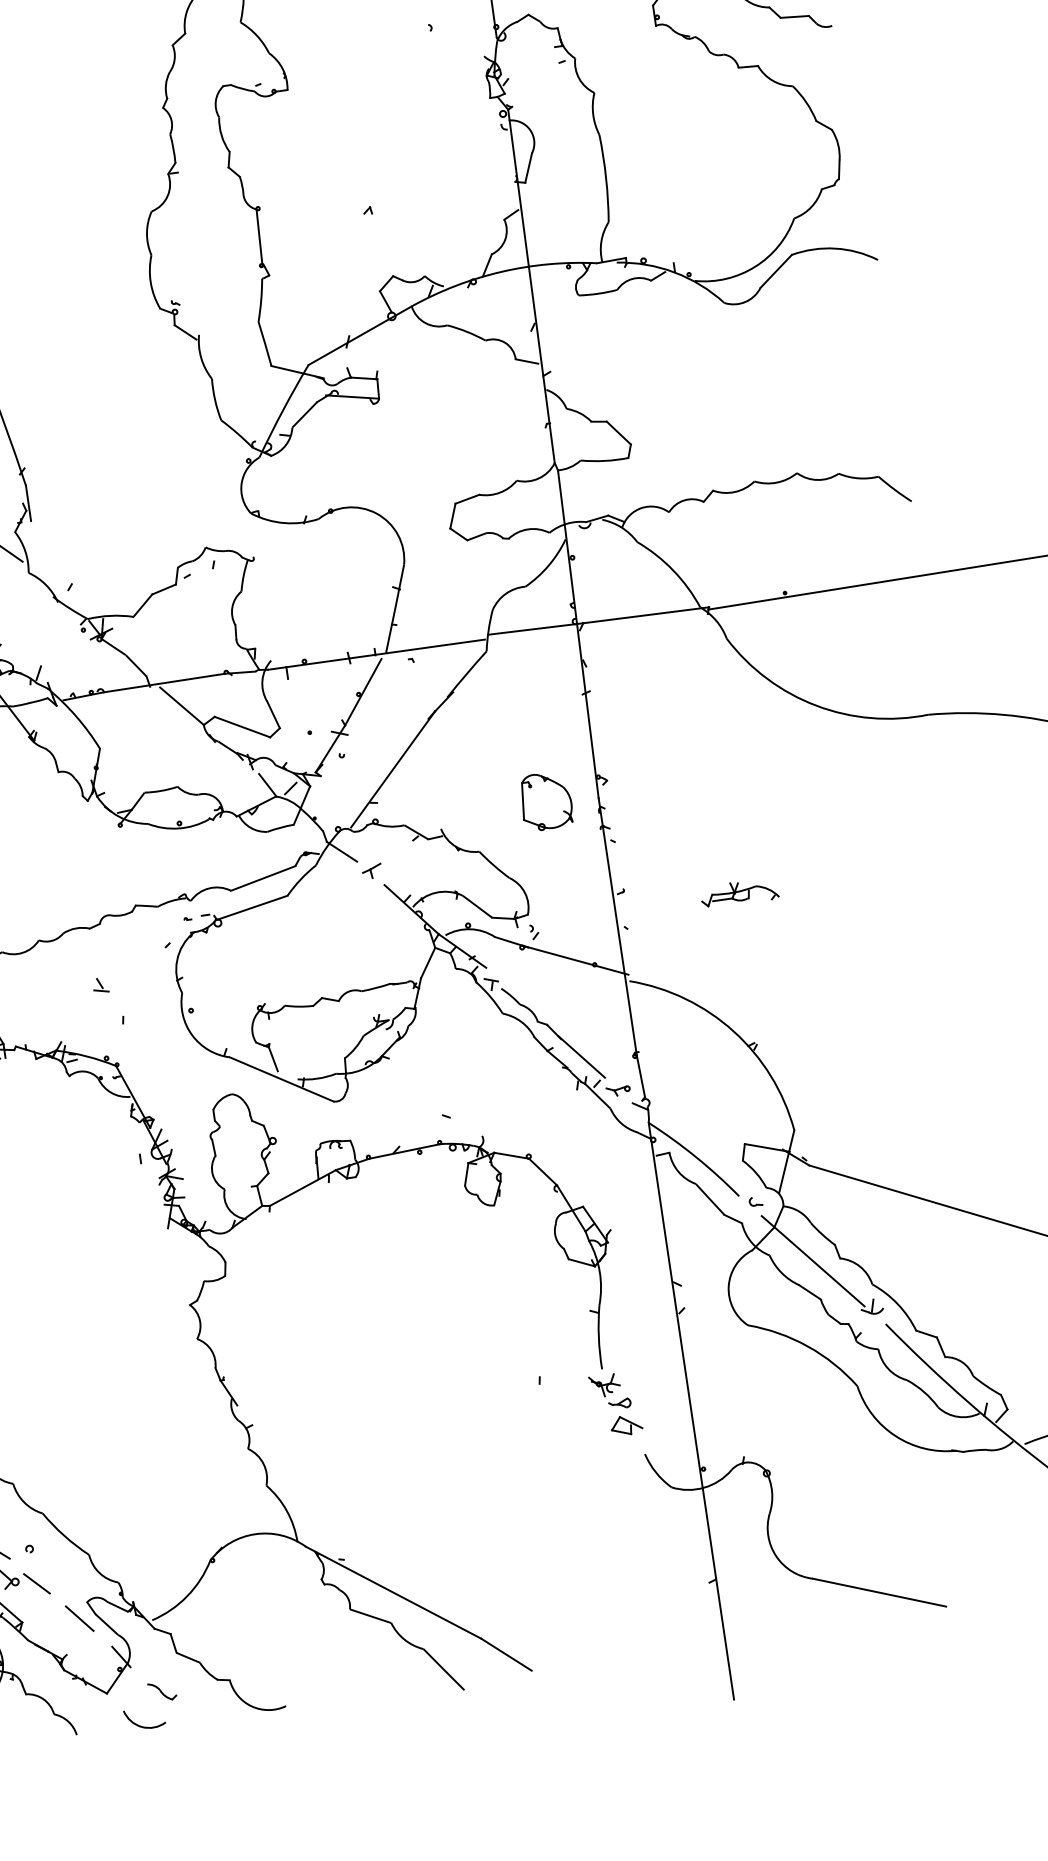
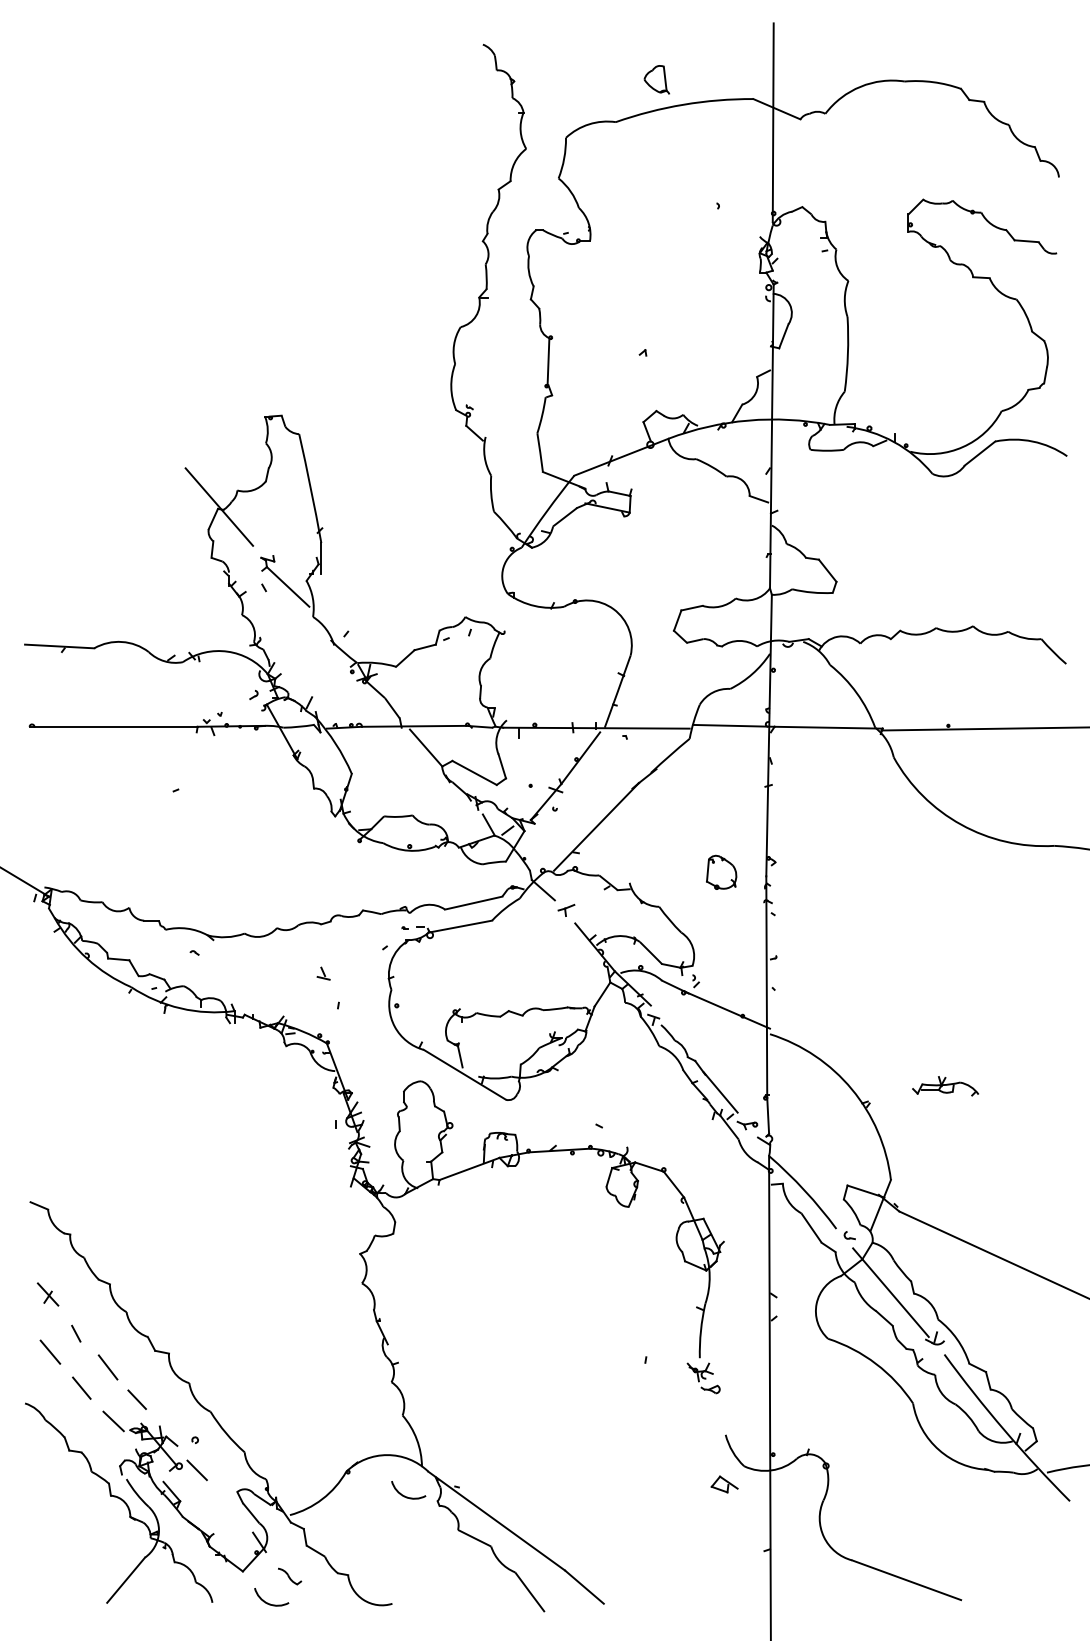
part: (545, 801) -> (721, 872), size x0.7
part: (739, 893) -> (945, 1086), moved
part: (626, 1425) -> (724, 1484), moved
arc: (283, 1578) -> (405, 1495), added
line: (79, 1618) -> (228, 1504), removed

